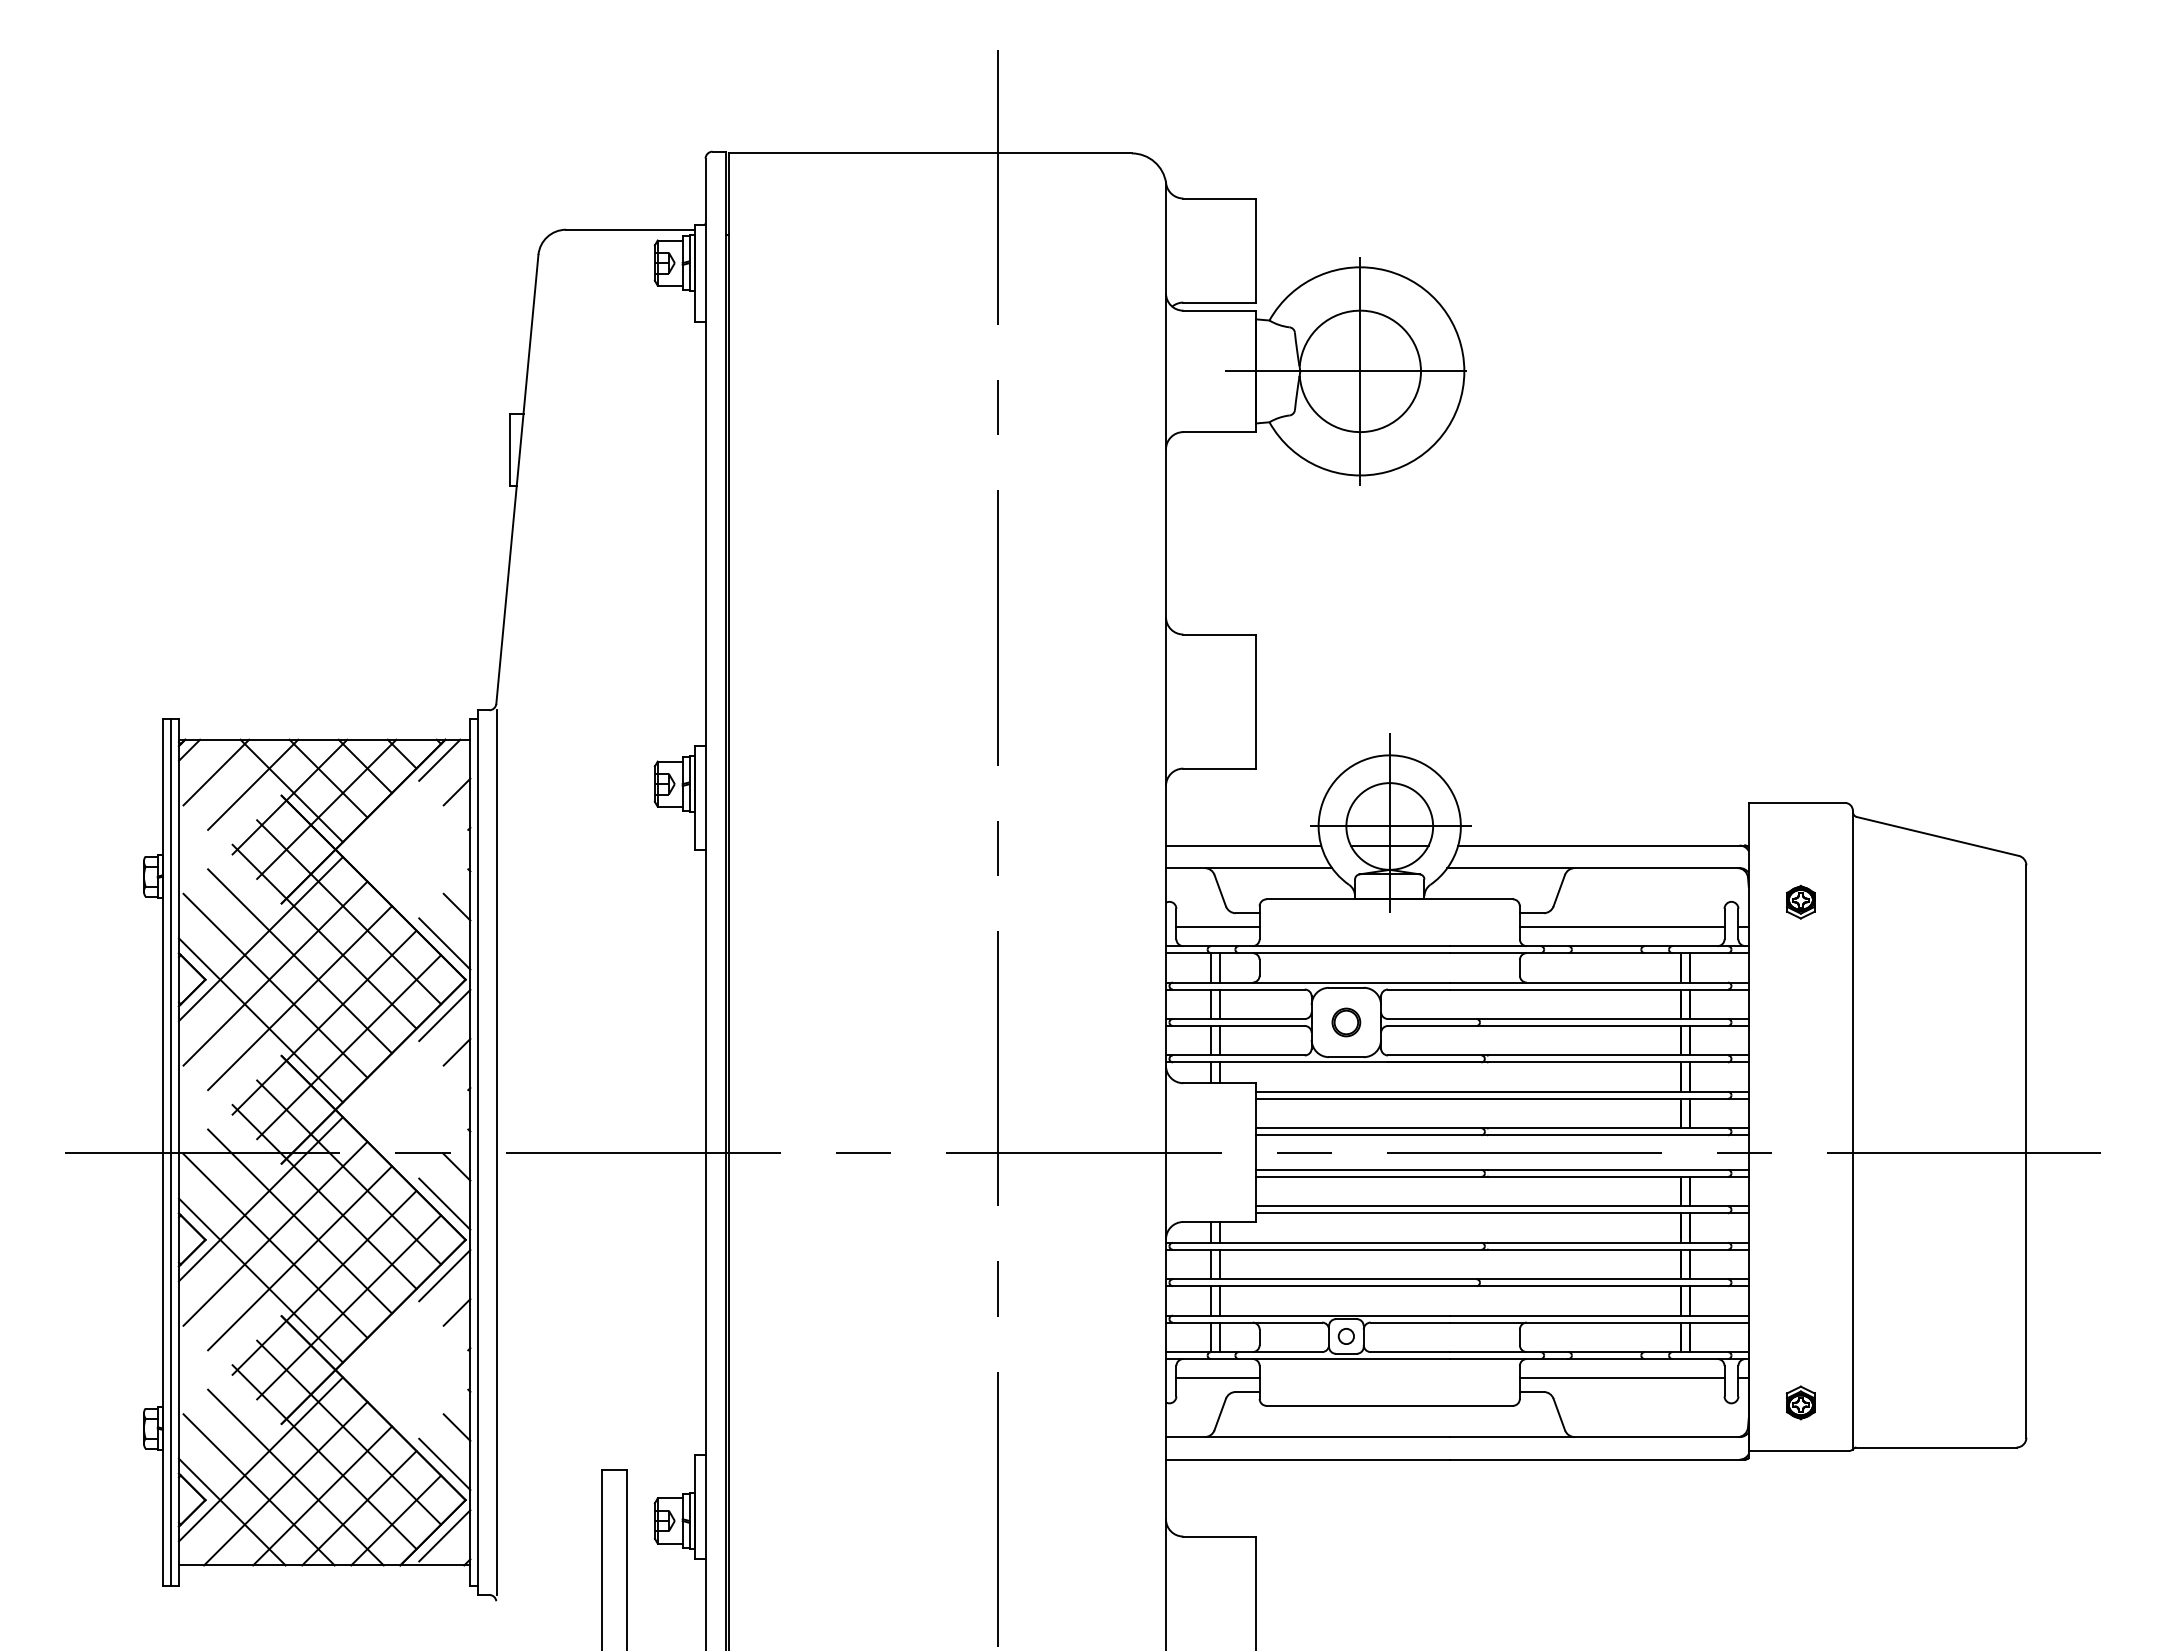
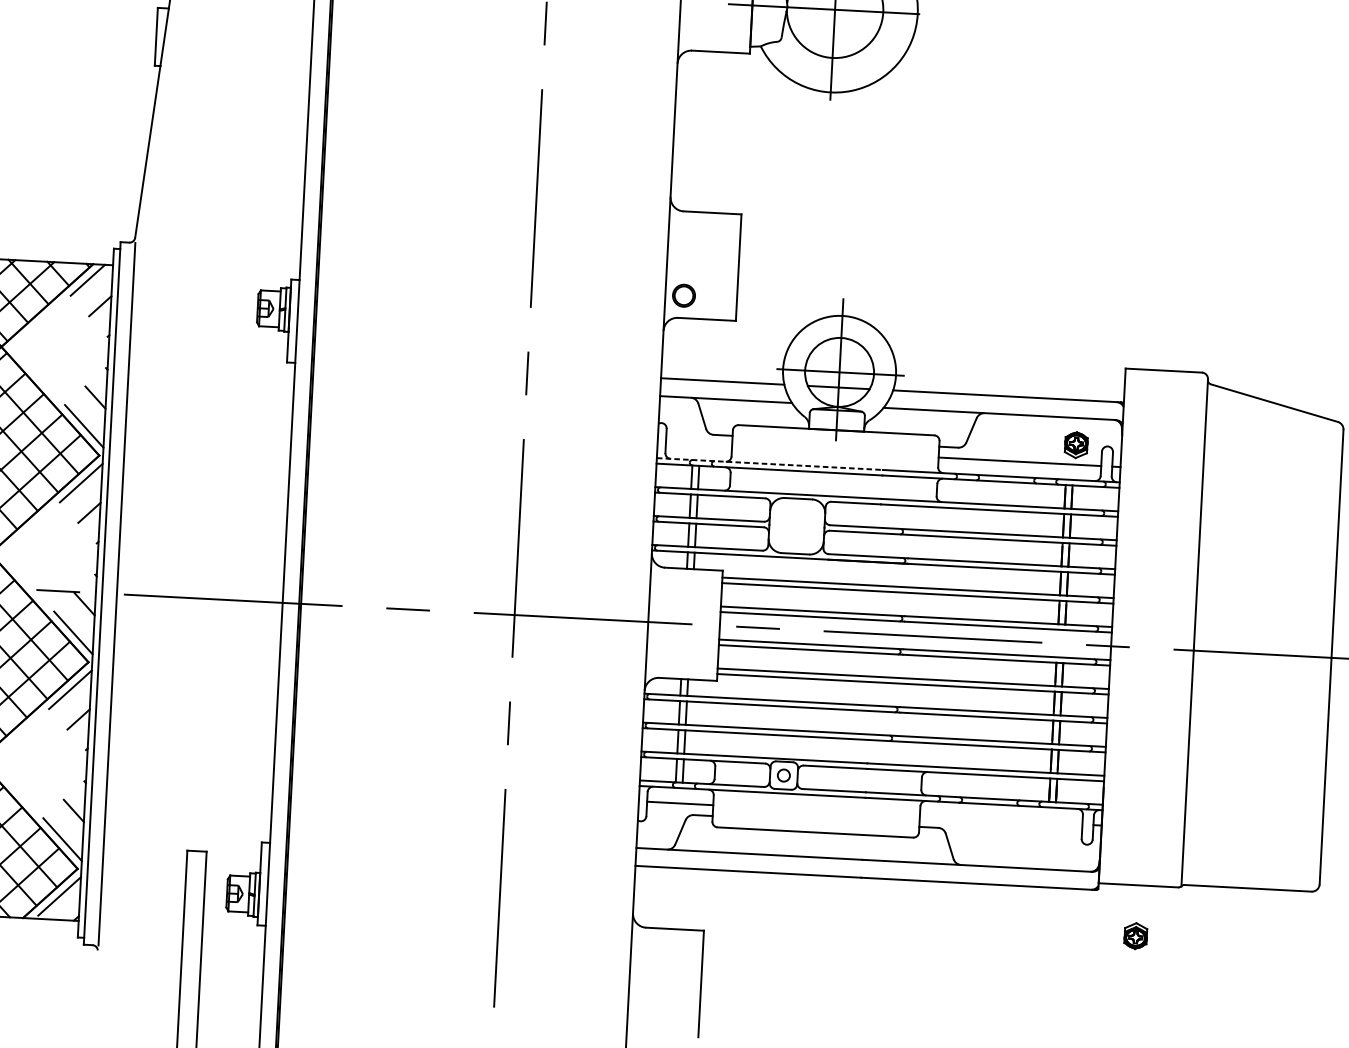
part: (1800, 902) -> (1076, 445), moved
line: (1217, 926) -> (698, 444), removed
line: (1308, 946) -> (770, 464), solid -> dashed
part: (1346, 1022) -> (684, 295), moved
line: (1621, 1378) -> (1000, 820), removed
part: (1800, 1402) -> (1135, 935), moved

